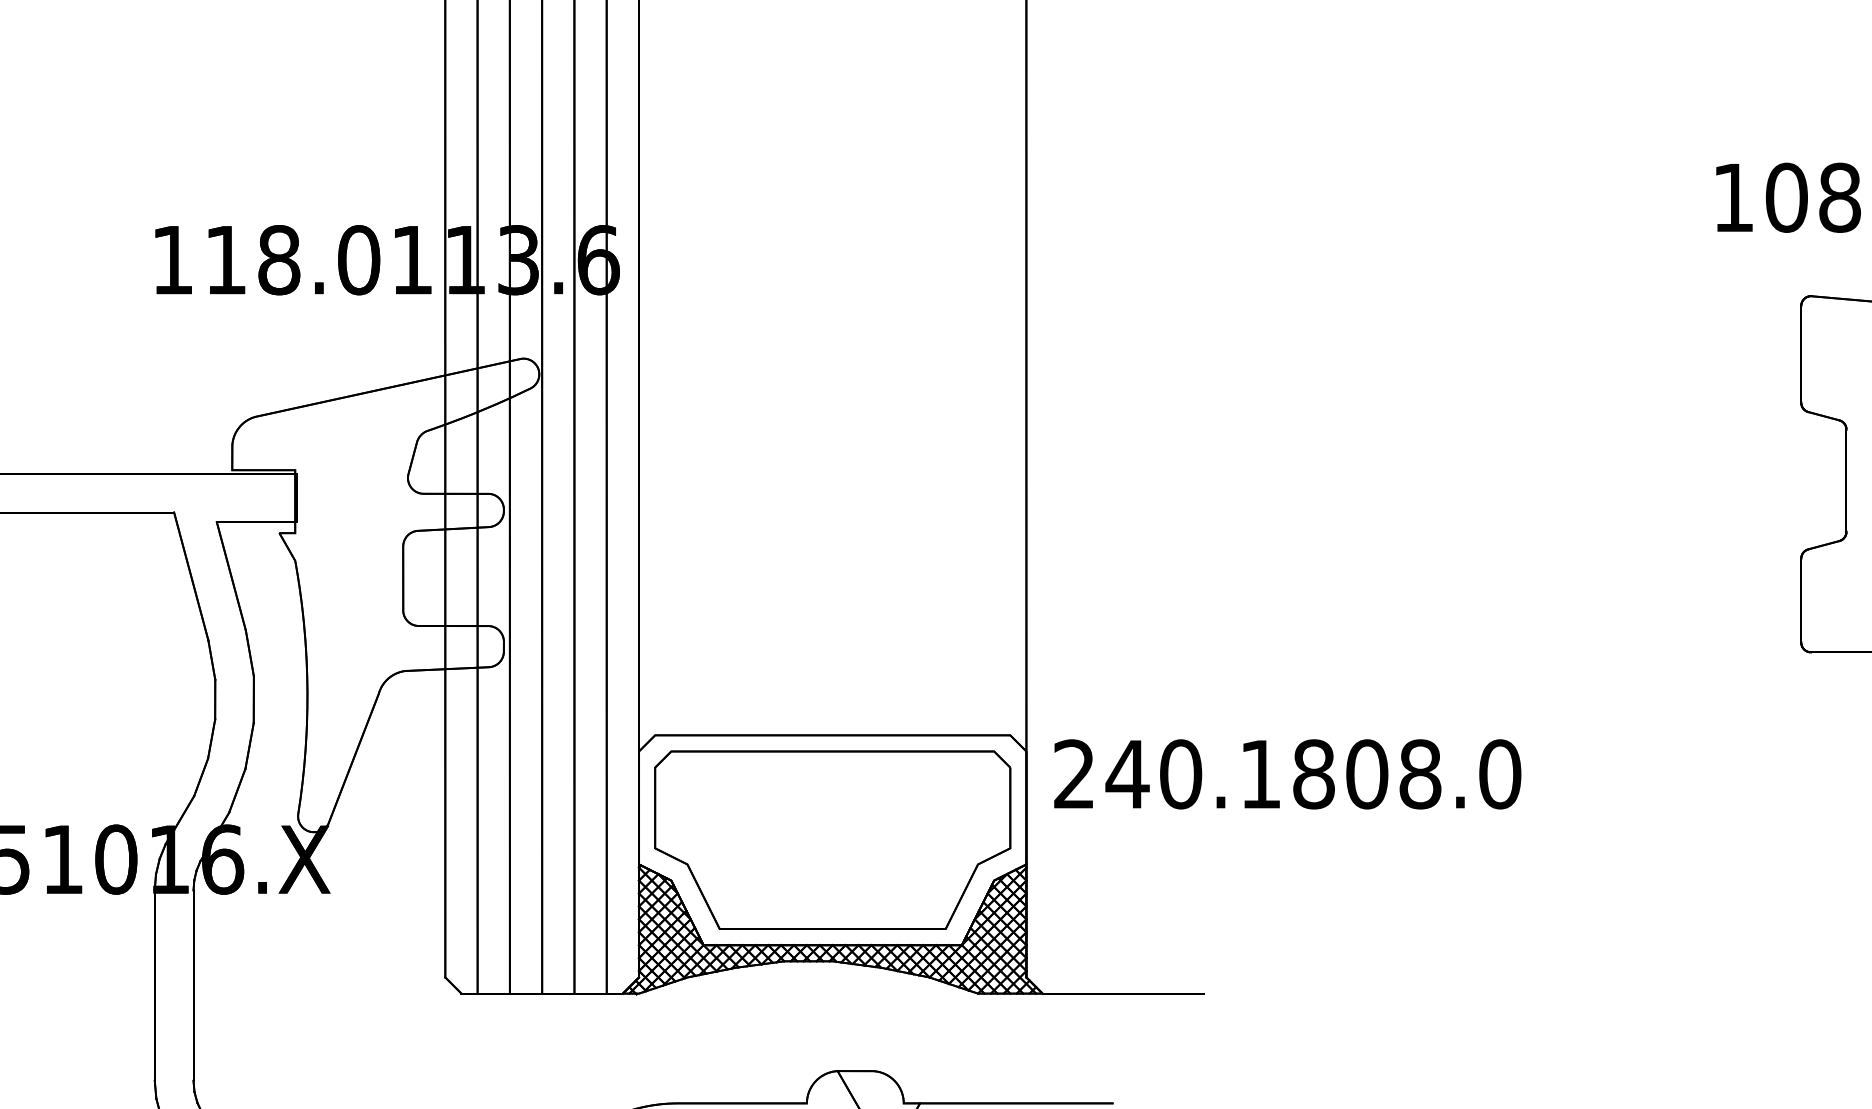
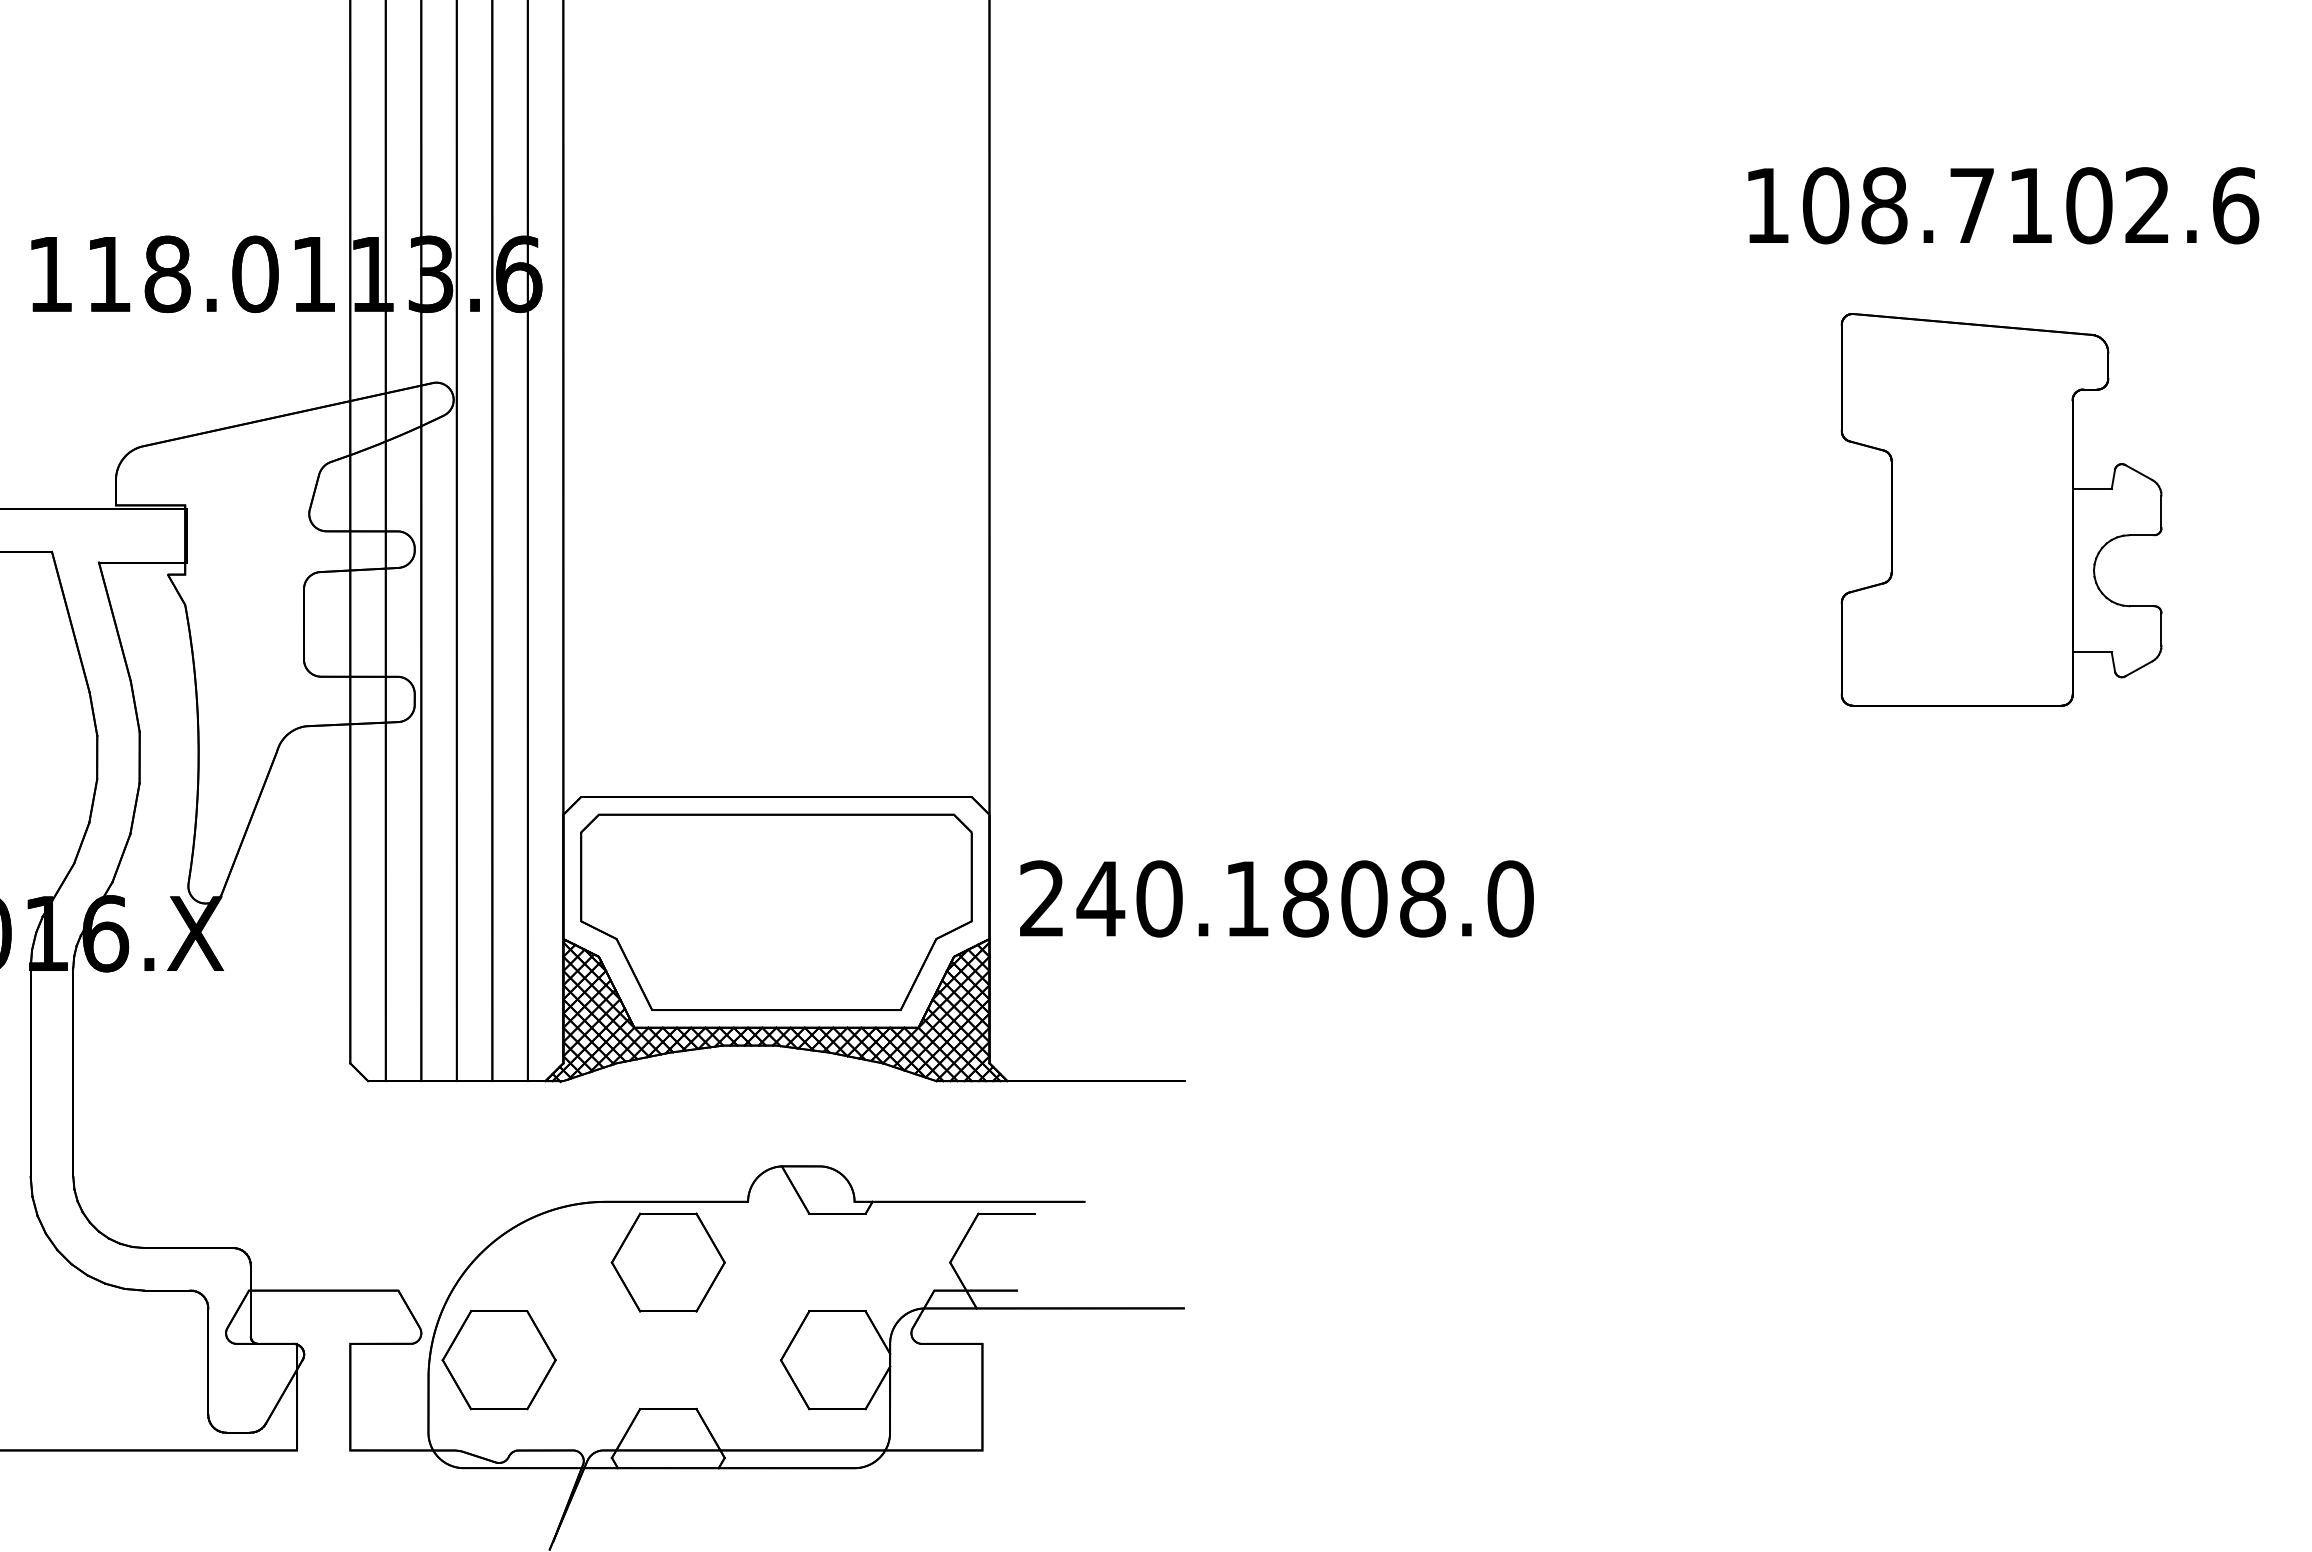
text: (1287, 773) -> (1276, 898), moved

